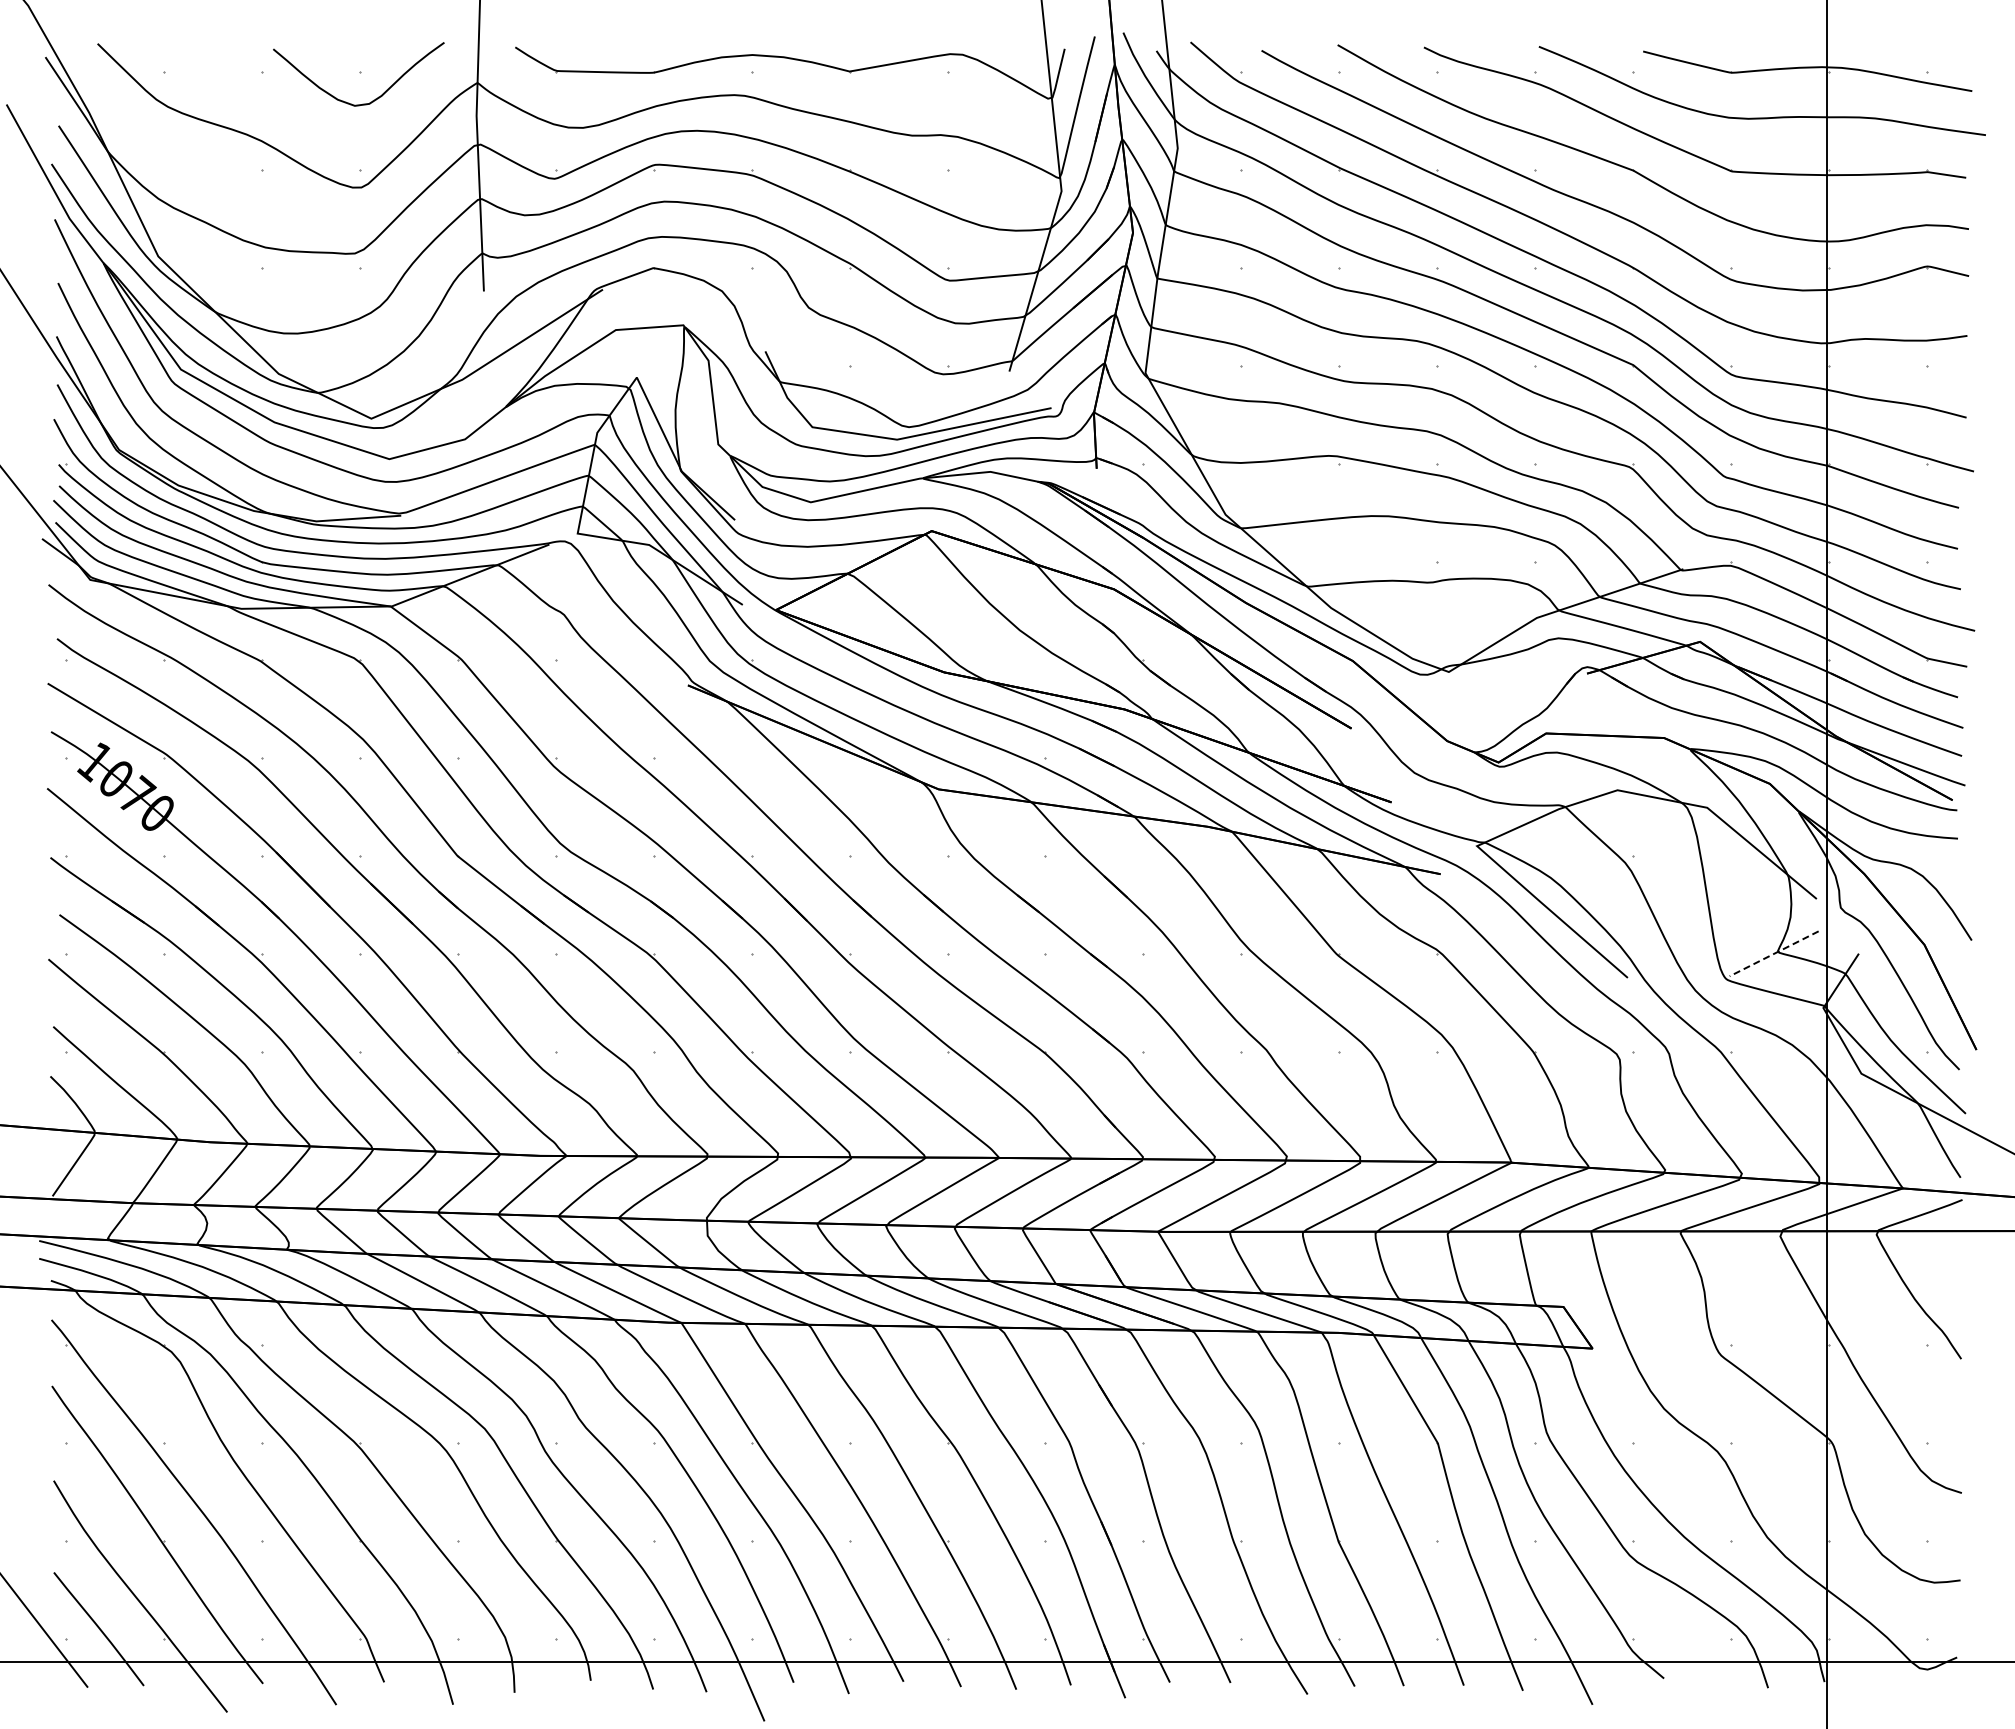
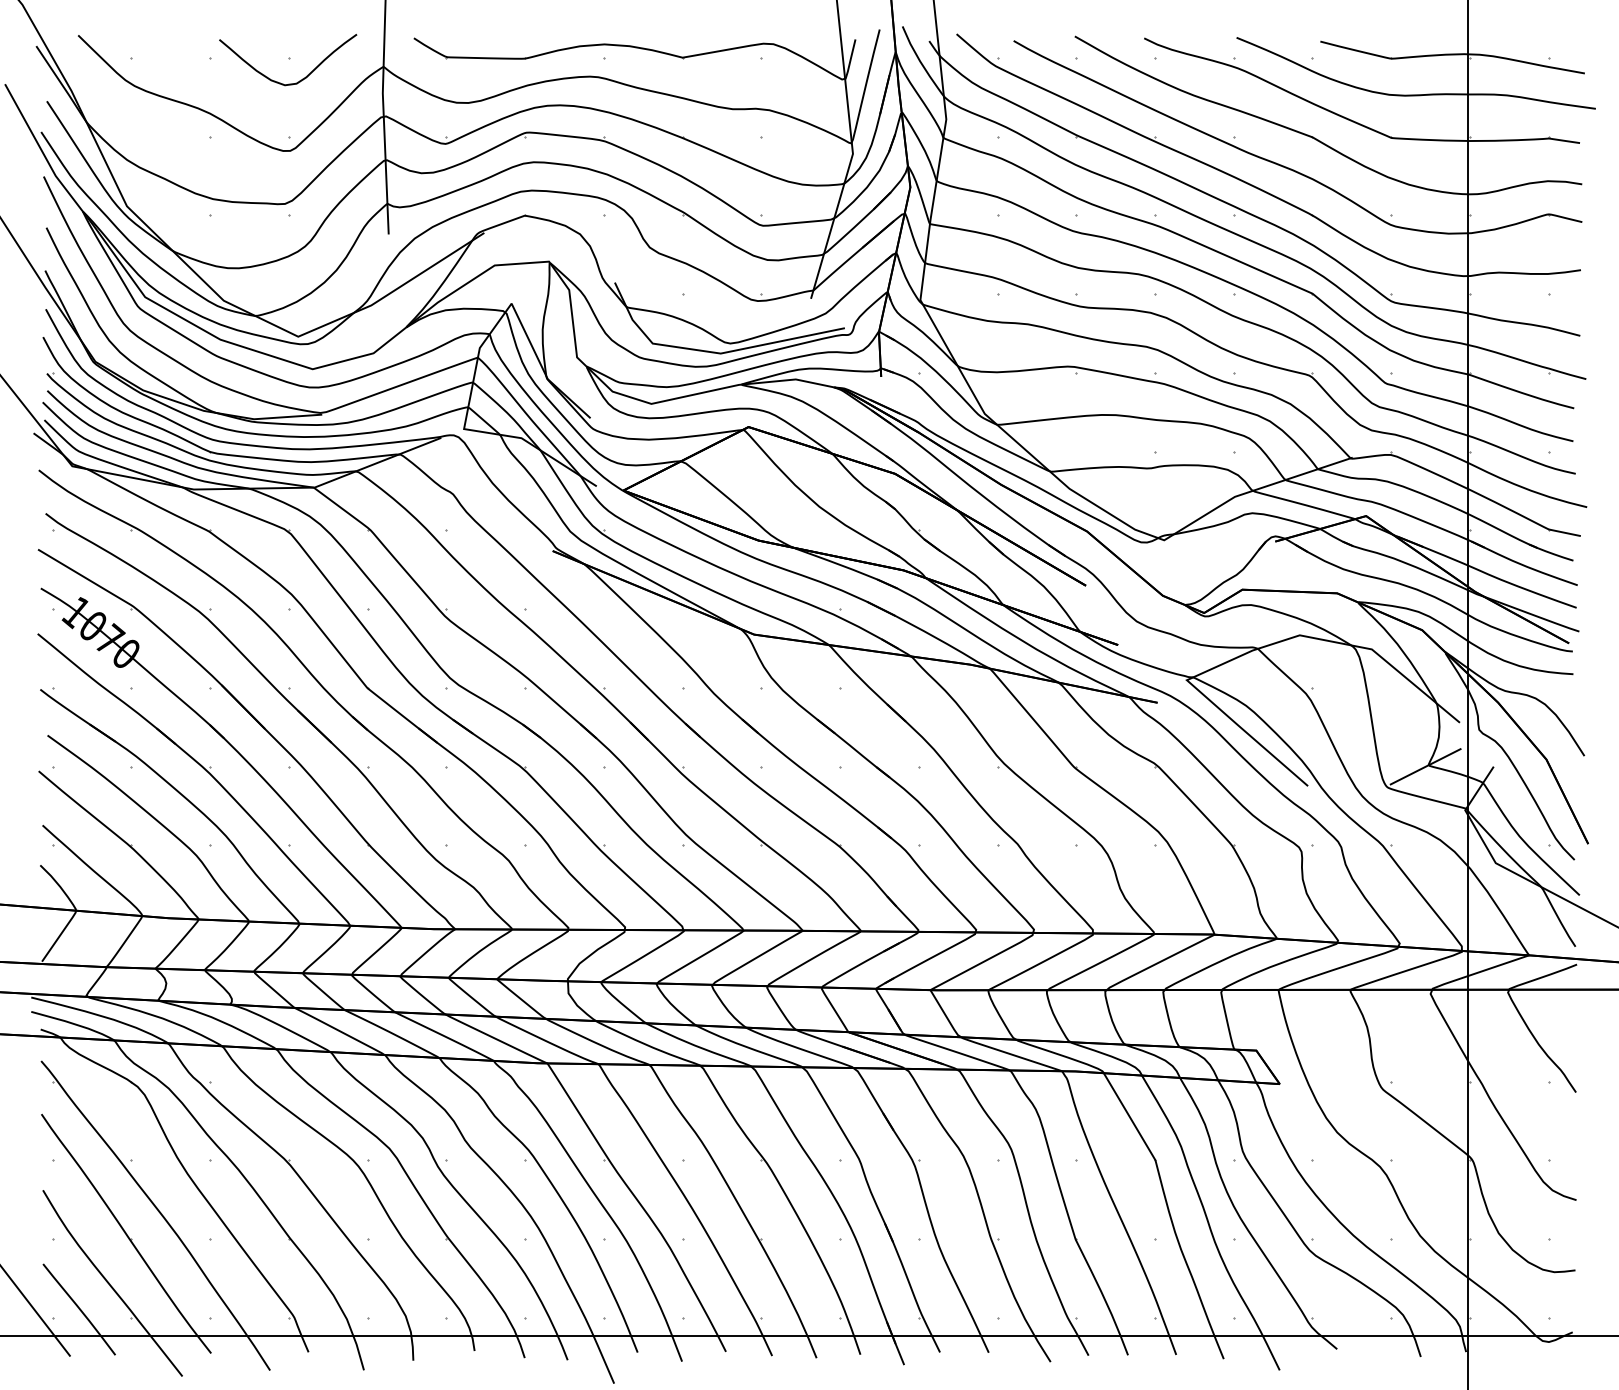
line: (1774, 953) -> (1425, 766), dashed -> solid

